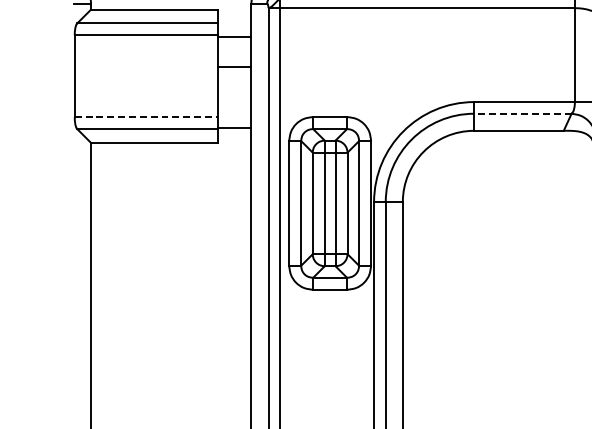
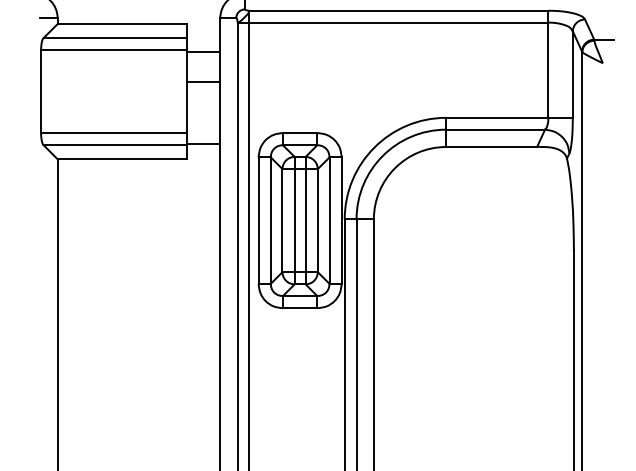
line: (522, 113) -> (495, 129), dashed -> solid
line: (146, 117) -> (113, 133), dashed -> solid

